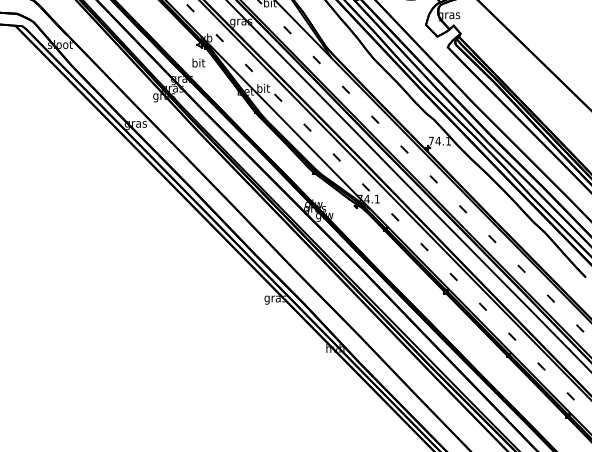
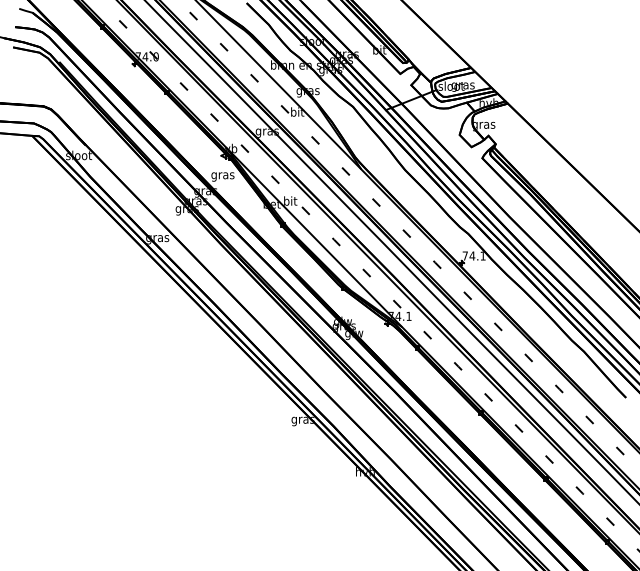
text: (198, 63) -> (222, 175), bit -> gras

